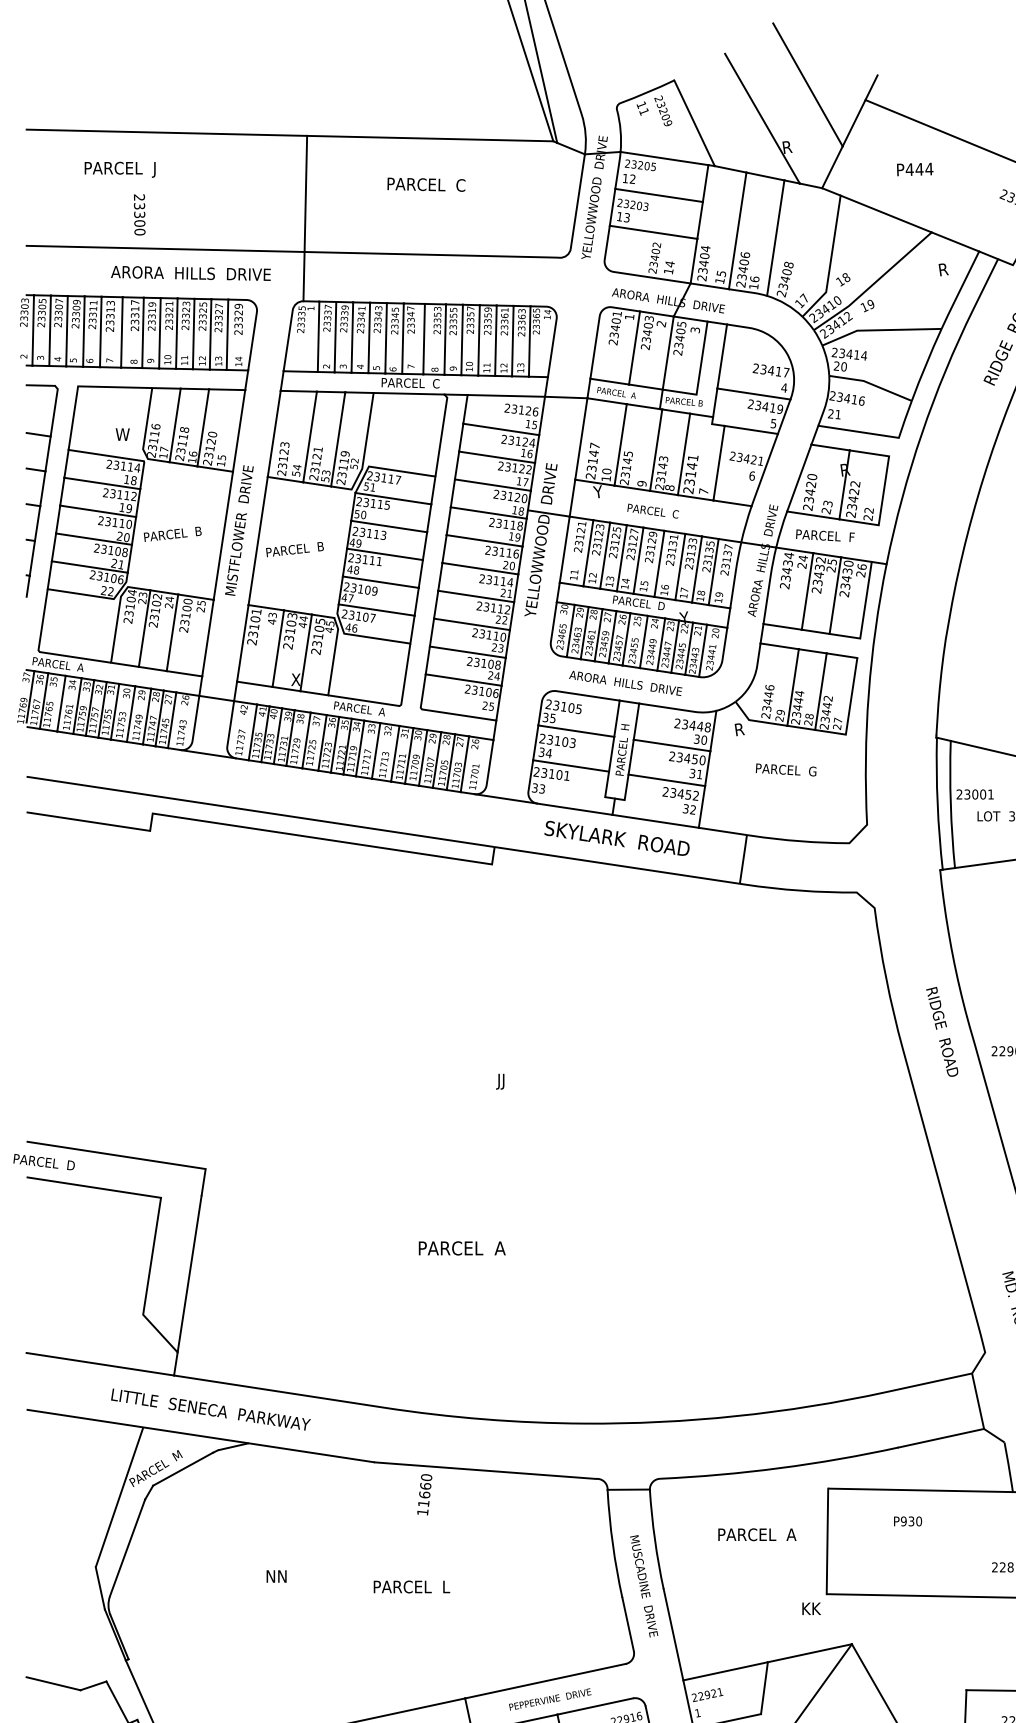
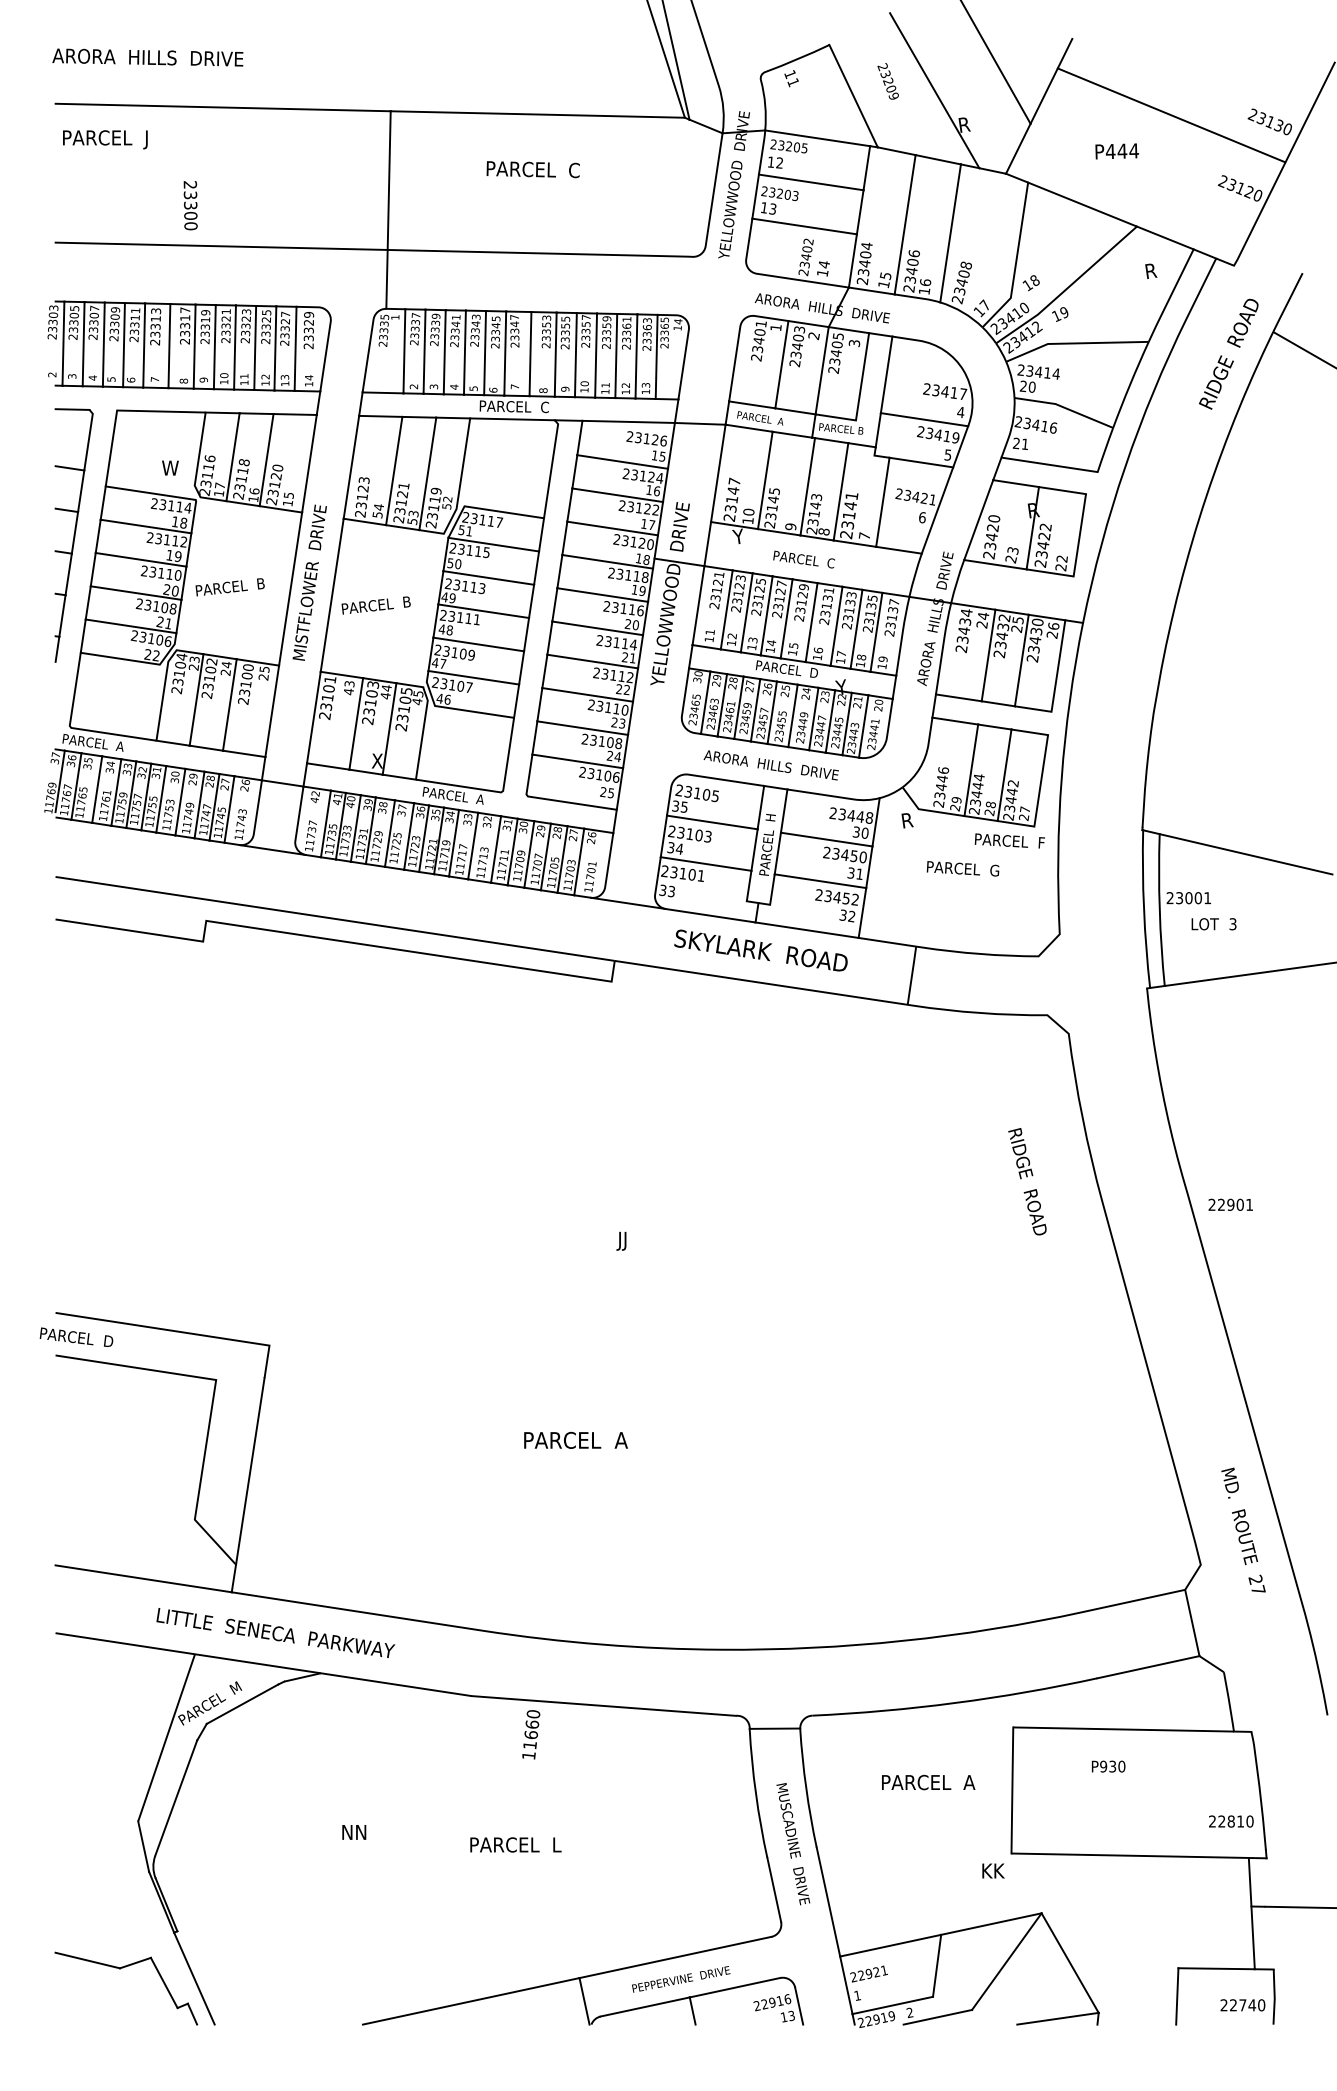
text: (662, 110) -> (887, 81), moved
text: (120, 169) -> (105, 139), moved
text: (190, 273) -> (147, 57), moved
text: (825, 535) -> (1009, 840), moved
text: (942, 1031) -> (1027, 1181), moved

